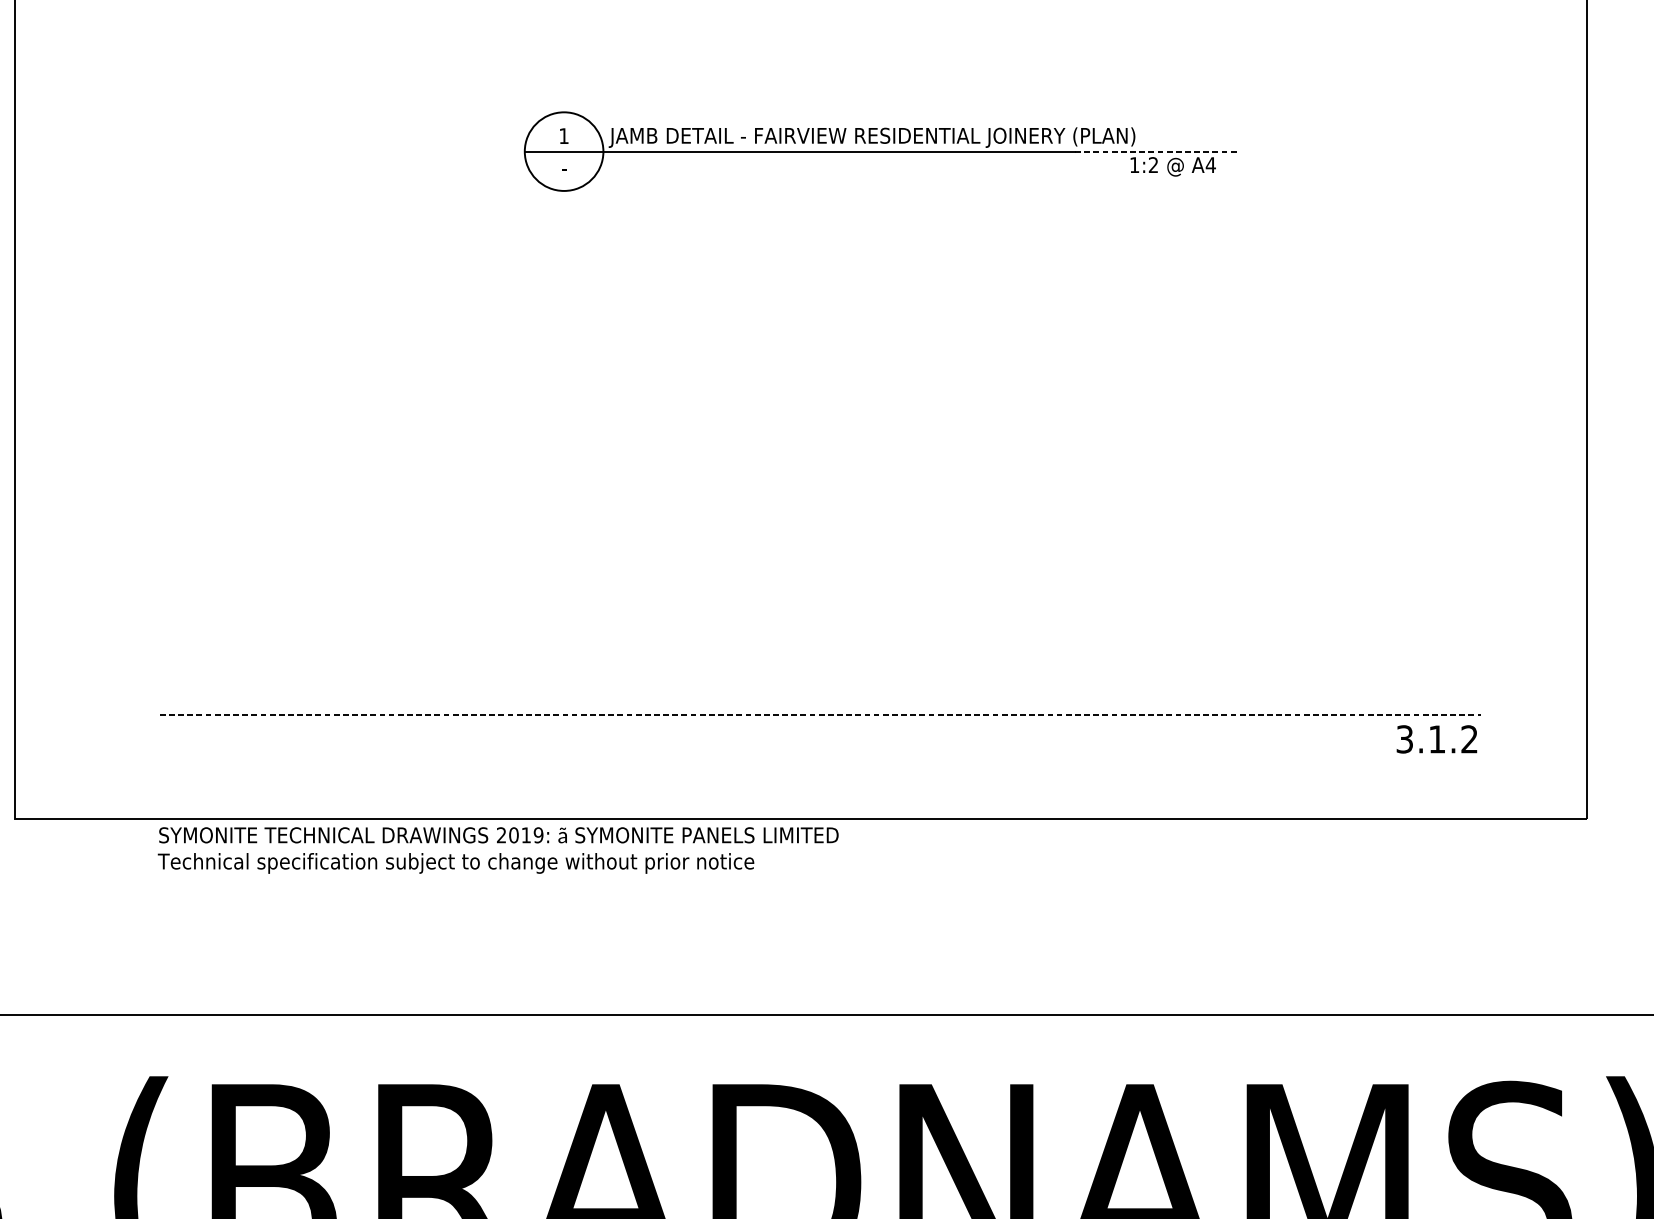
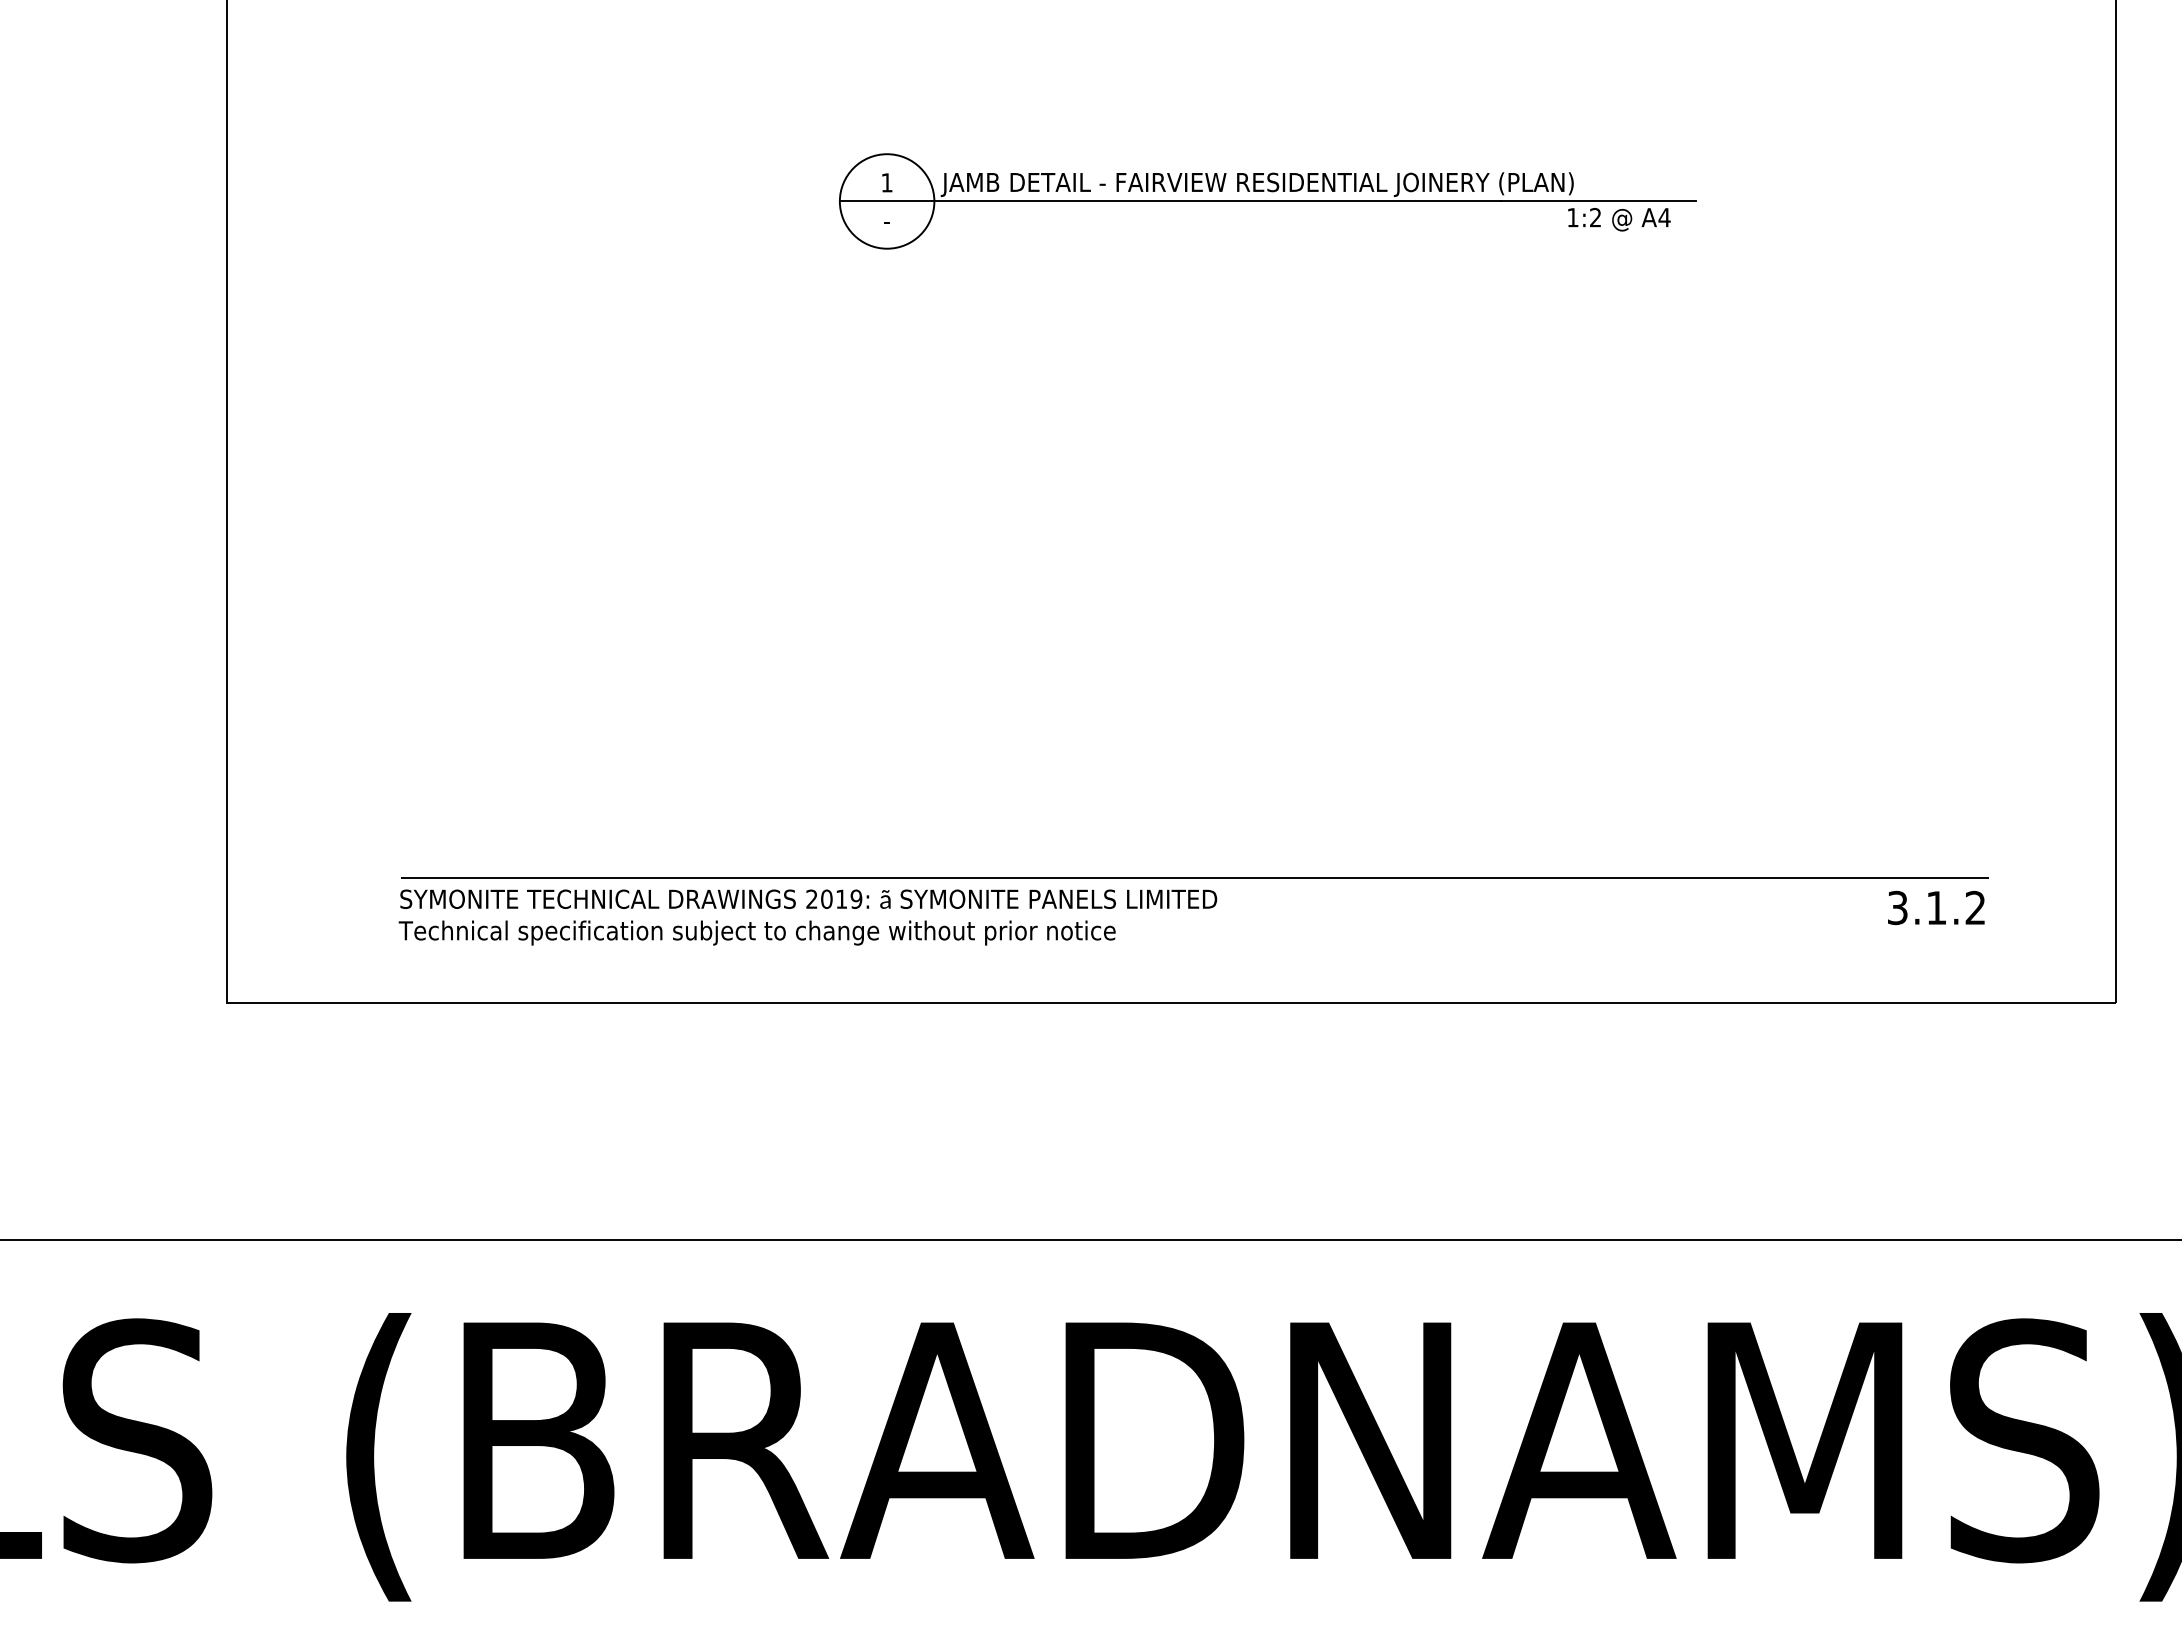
line: (1156, 151) -> (1599, 201), dashed -> solid
line: (819, 714) -> (1194, 878), dashed -> solid
text: (497, 850) -> (807, 917), moved

